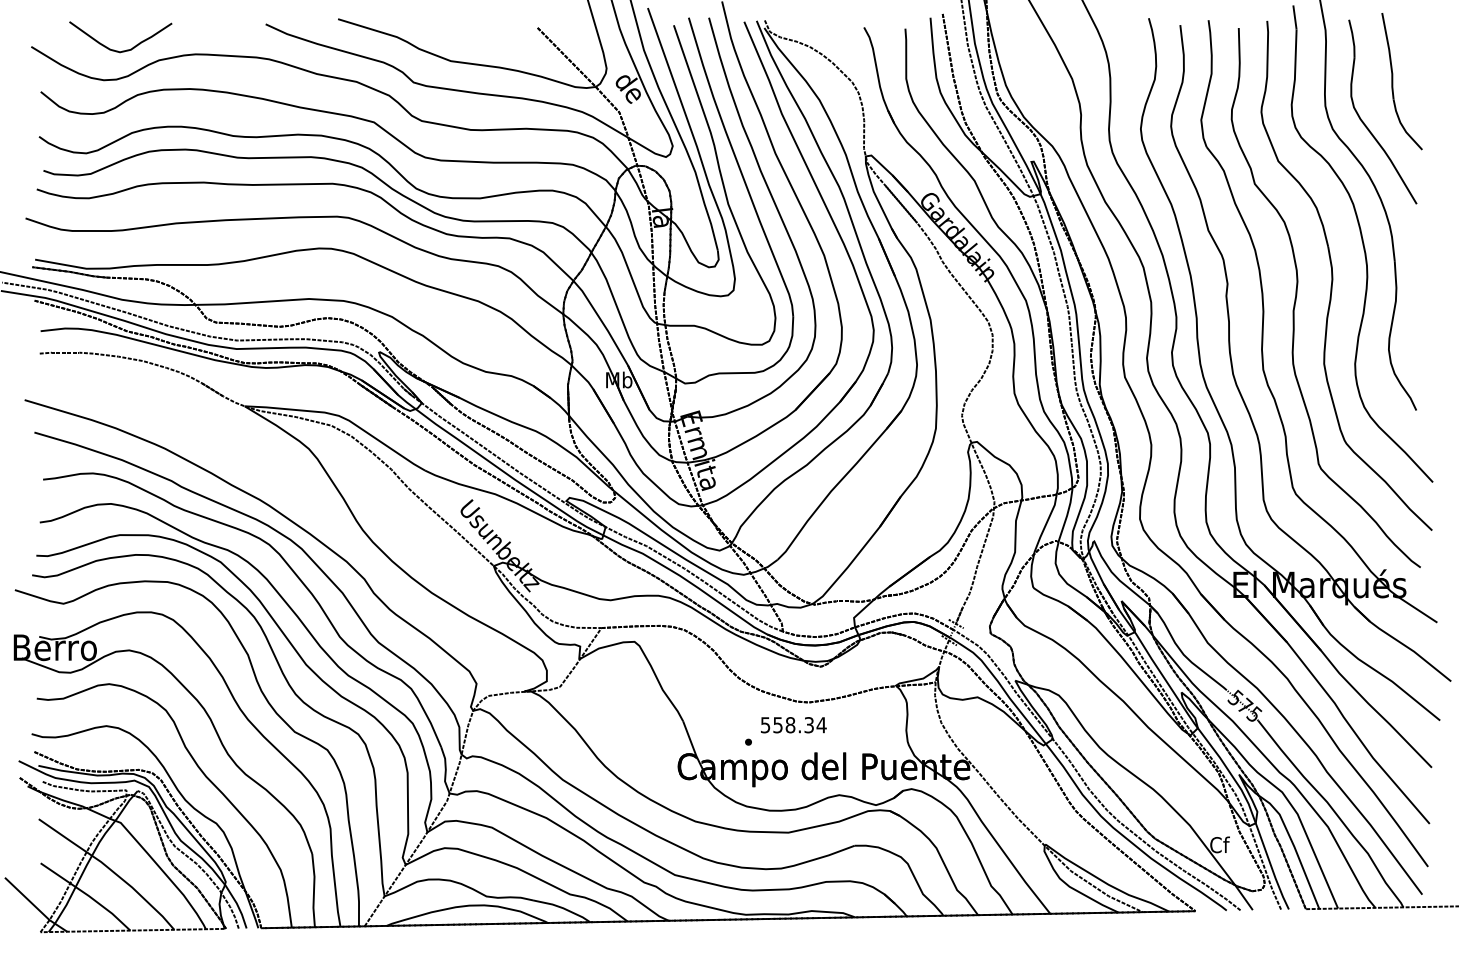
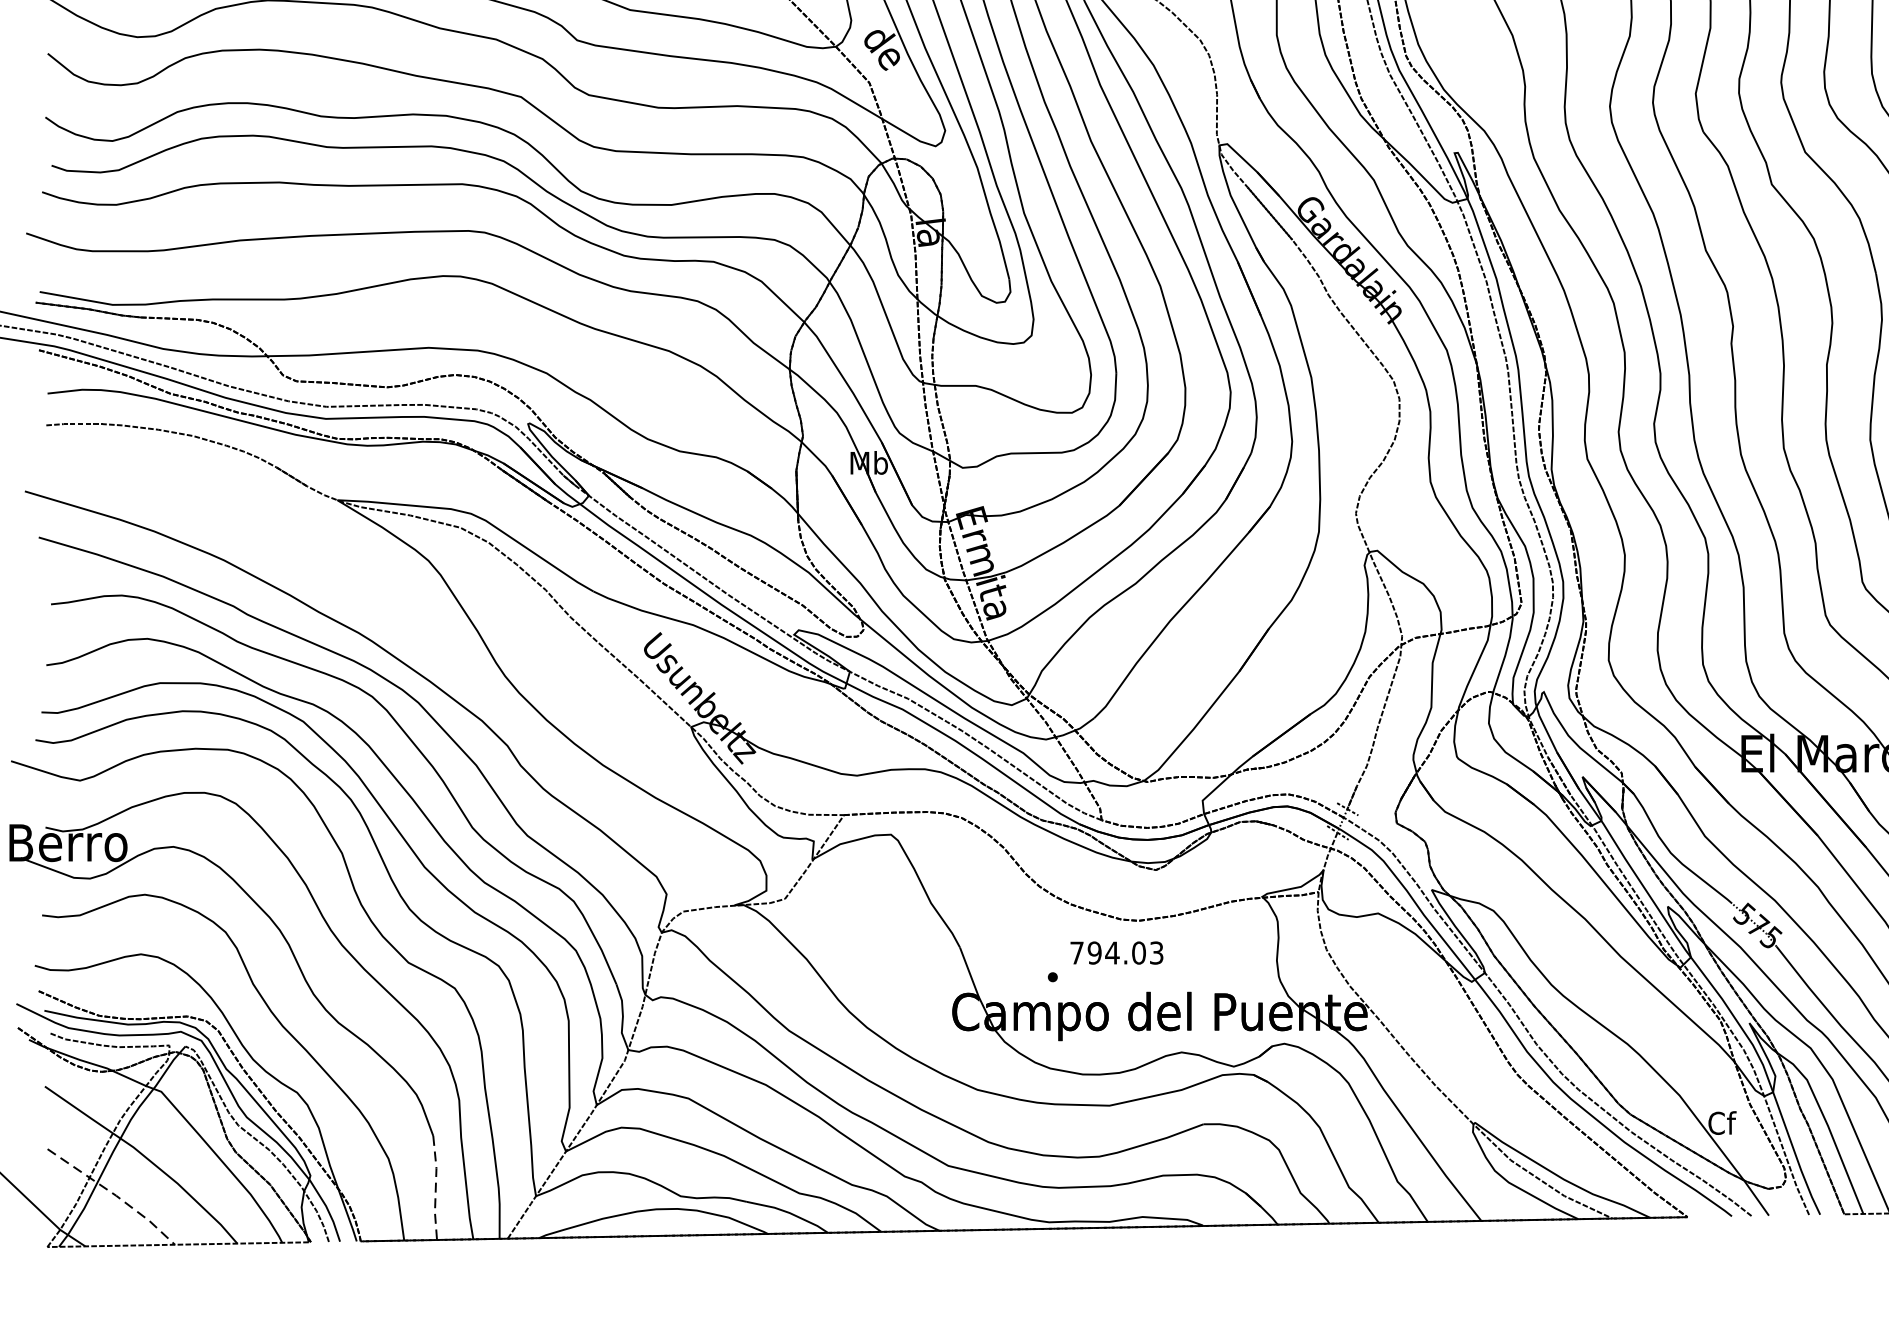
text: (793, 725) -> (1116, 953), 558.34 -> 794.03
line: (314, 891) -> (436, 1189), solid -> dashed
line: (88, 895) -> (115, 1194), solid -> dashed

